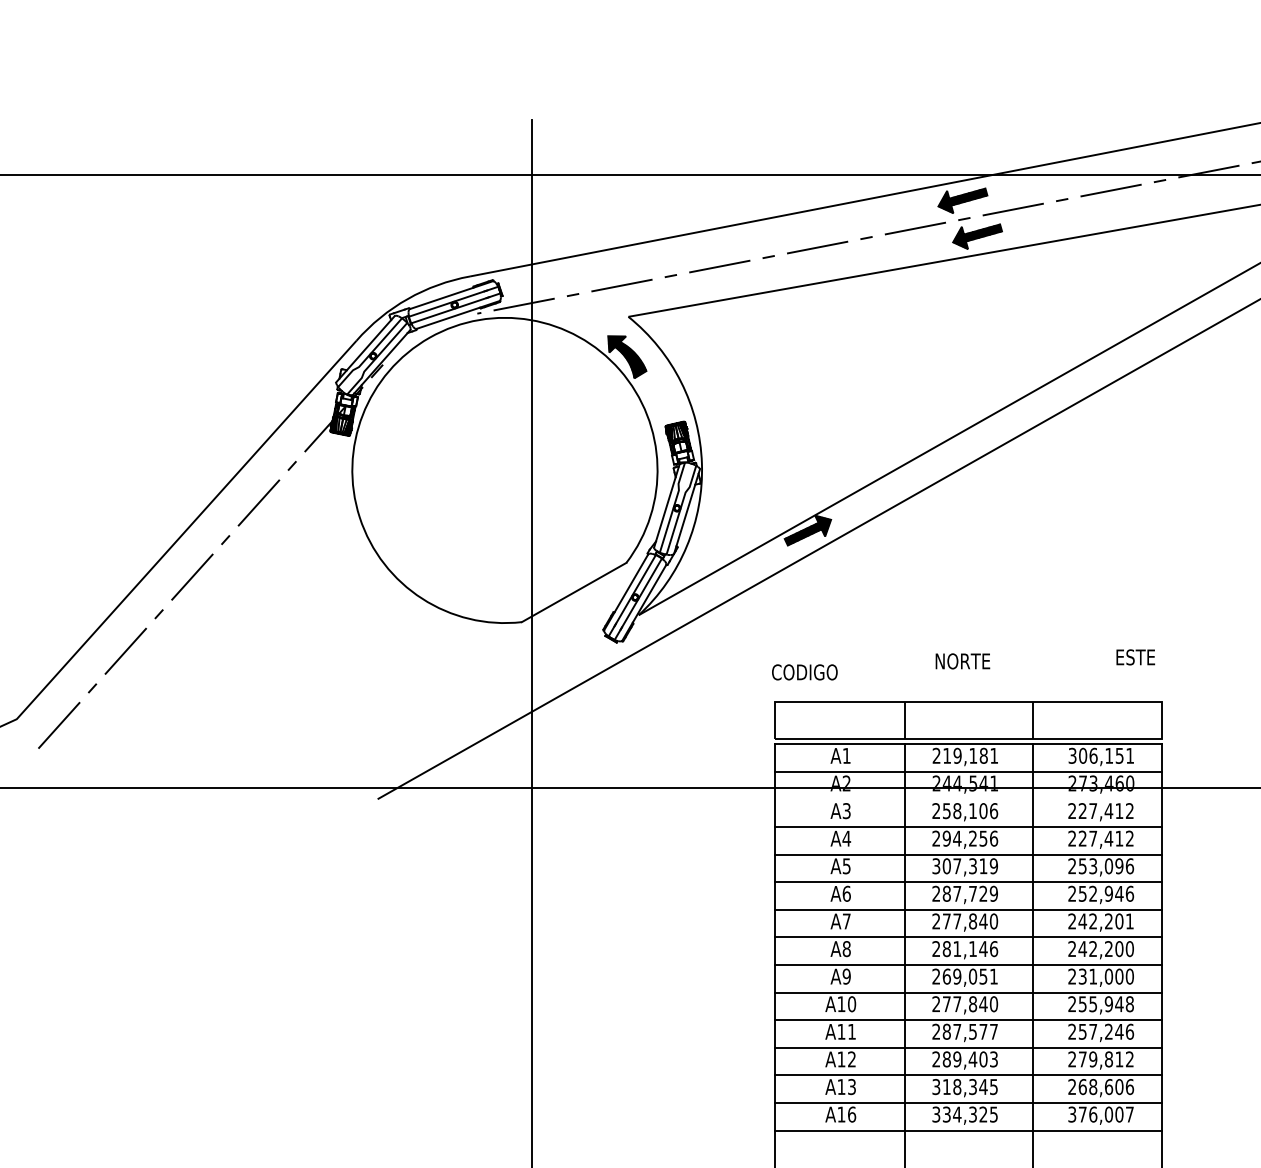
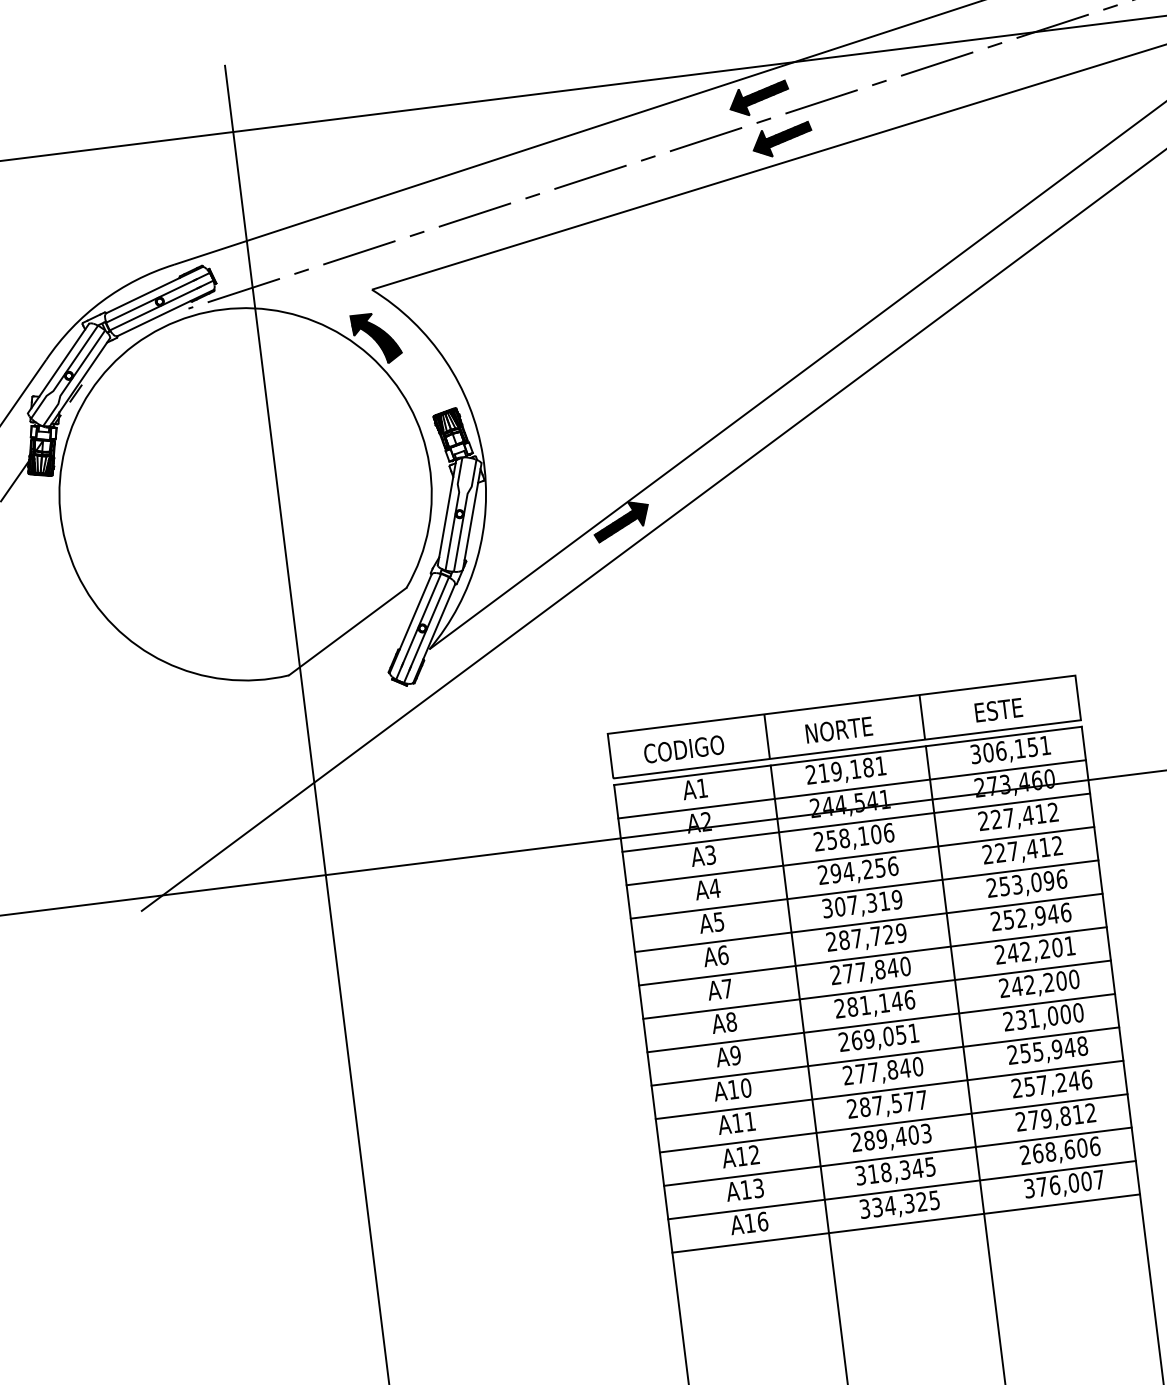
text: (1135, 657) -> (998, 710), moved
text: (962, 661) -> (838, 730), moved
text: (804, 672) -> (683, 749), moved
line: (968, 799) -> (856, 822), added

